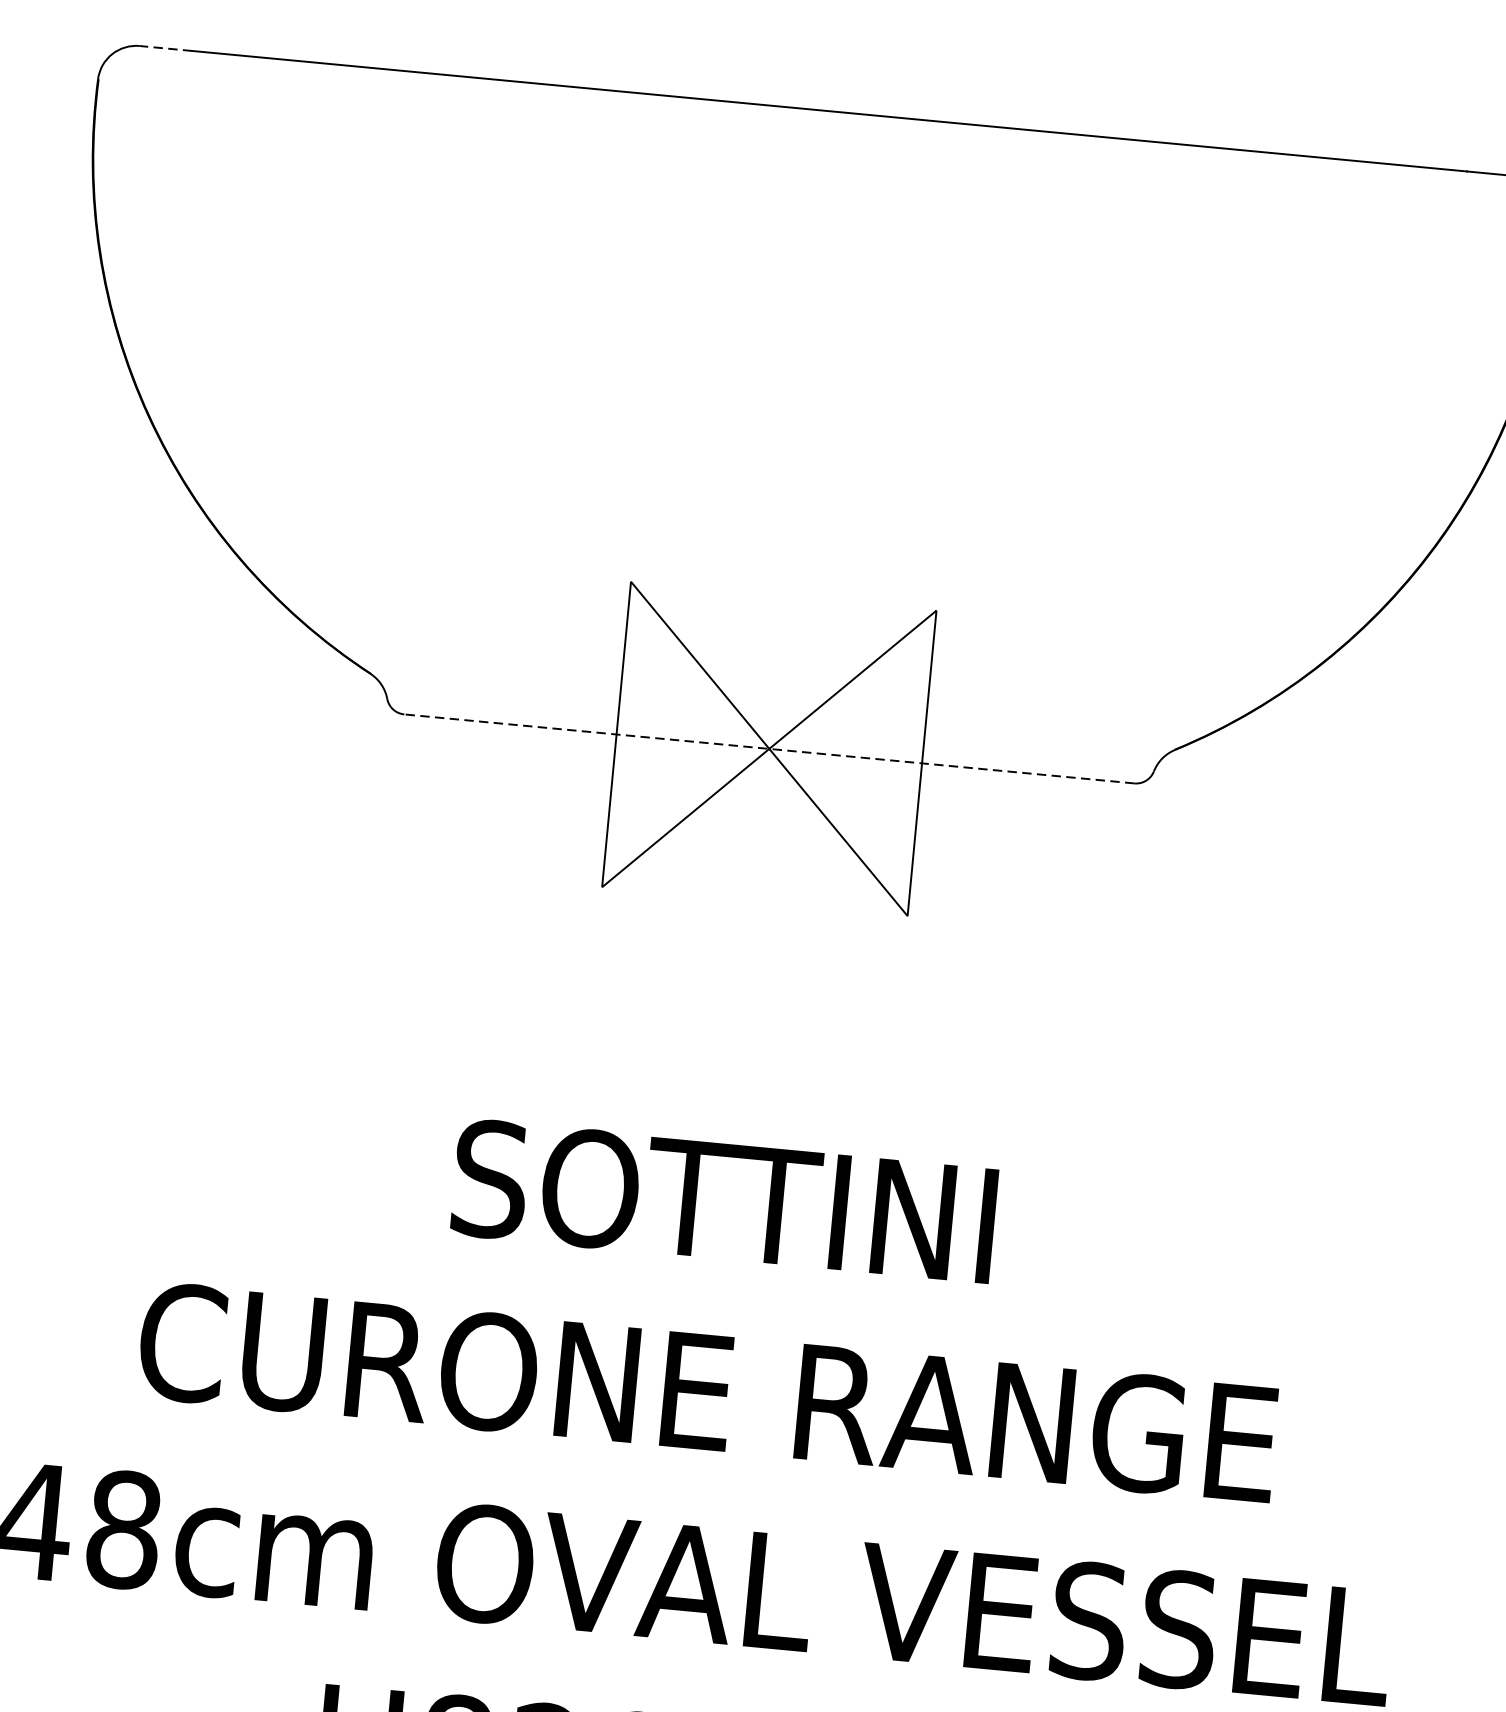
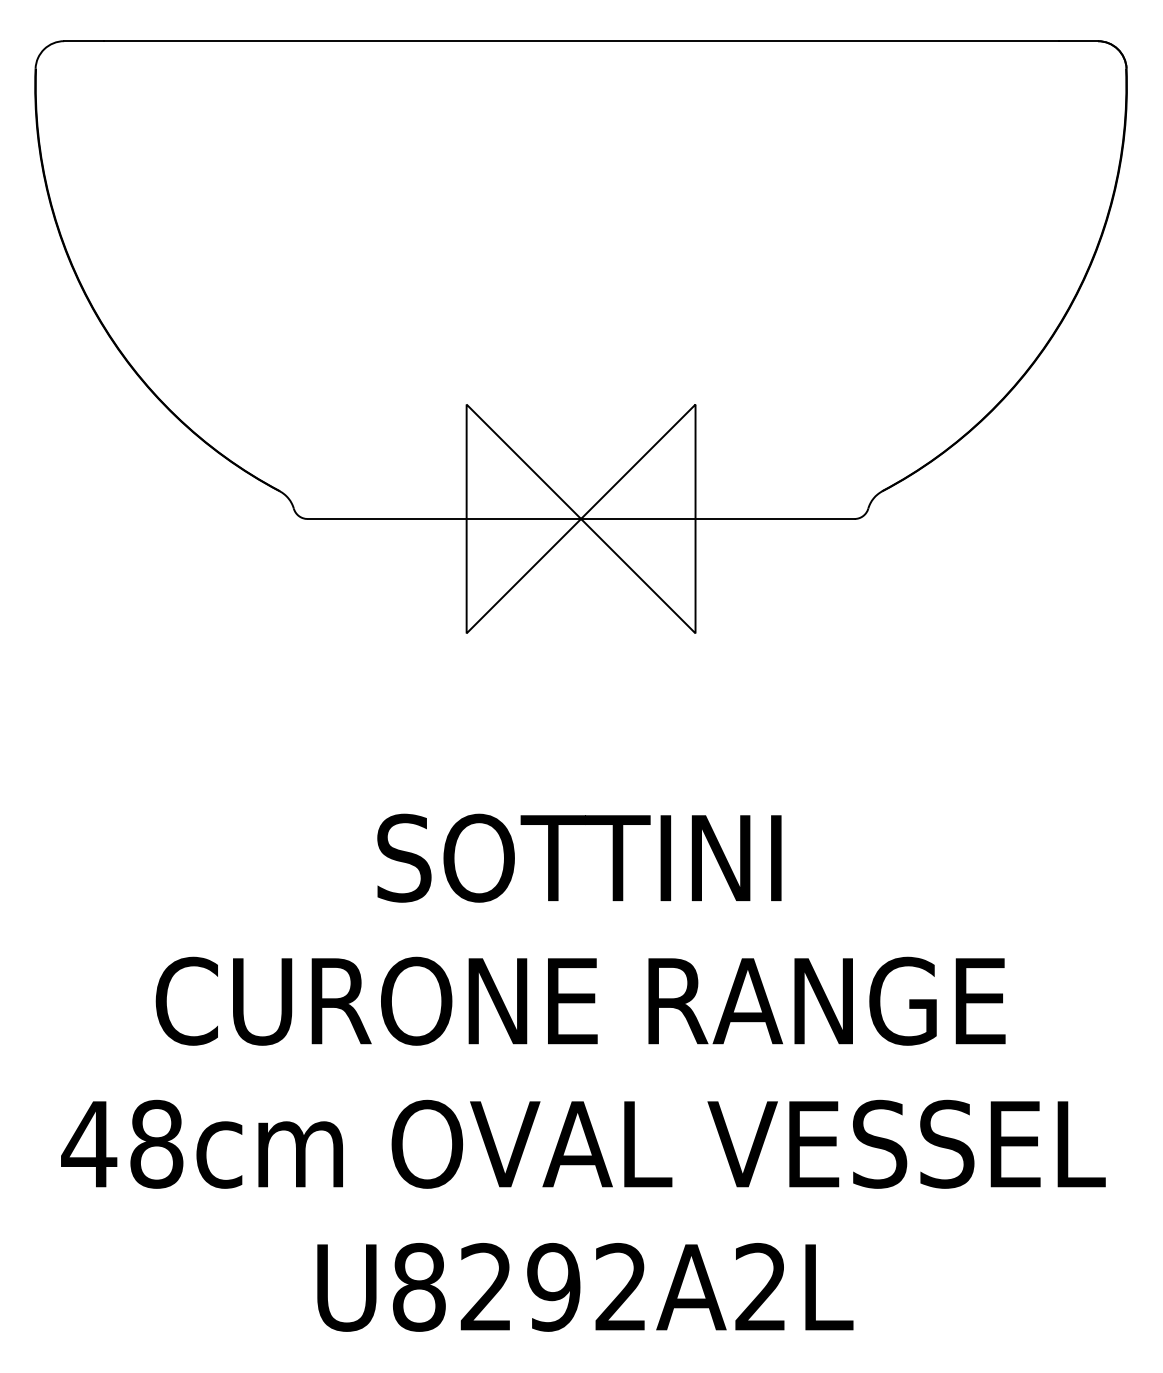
line: (165, 48) -> (83, 41), dashed -> solid
line: (768, 748) -> (580, 518), dashed -> solid

